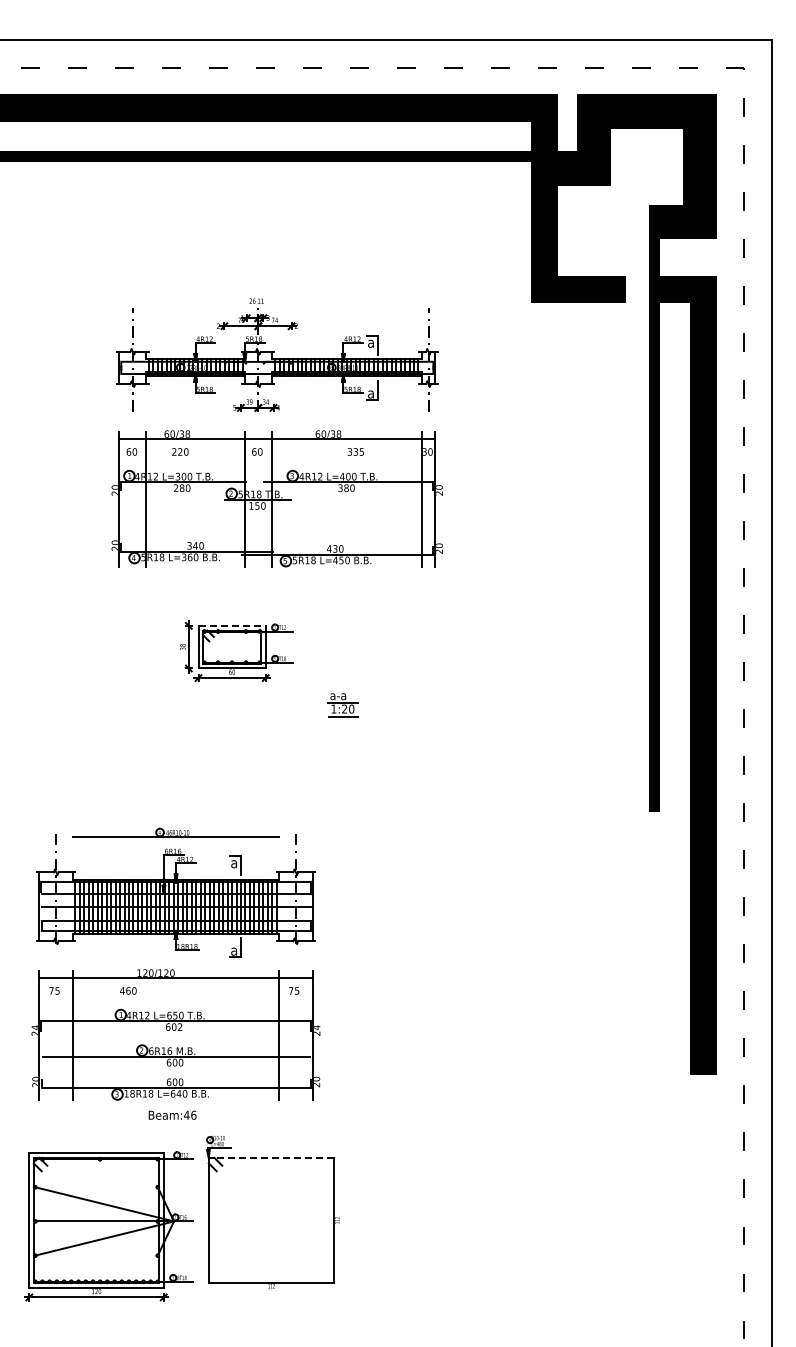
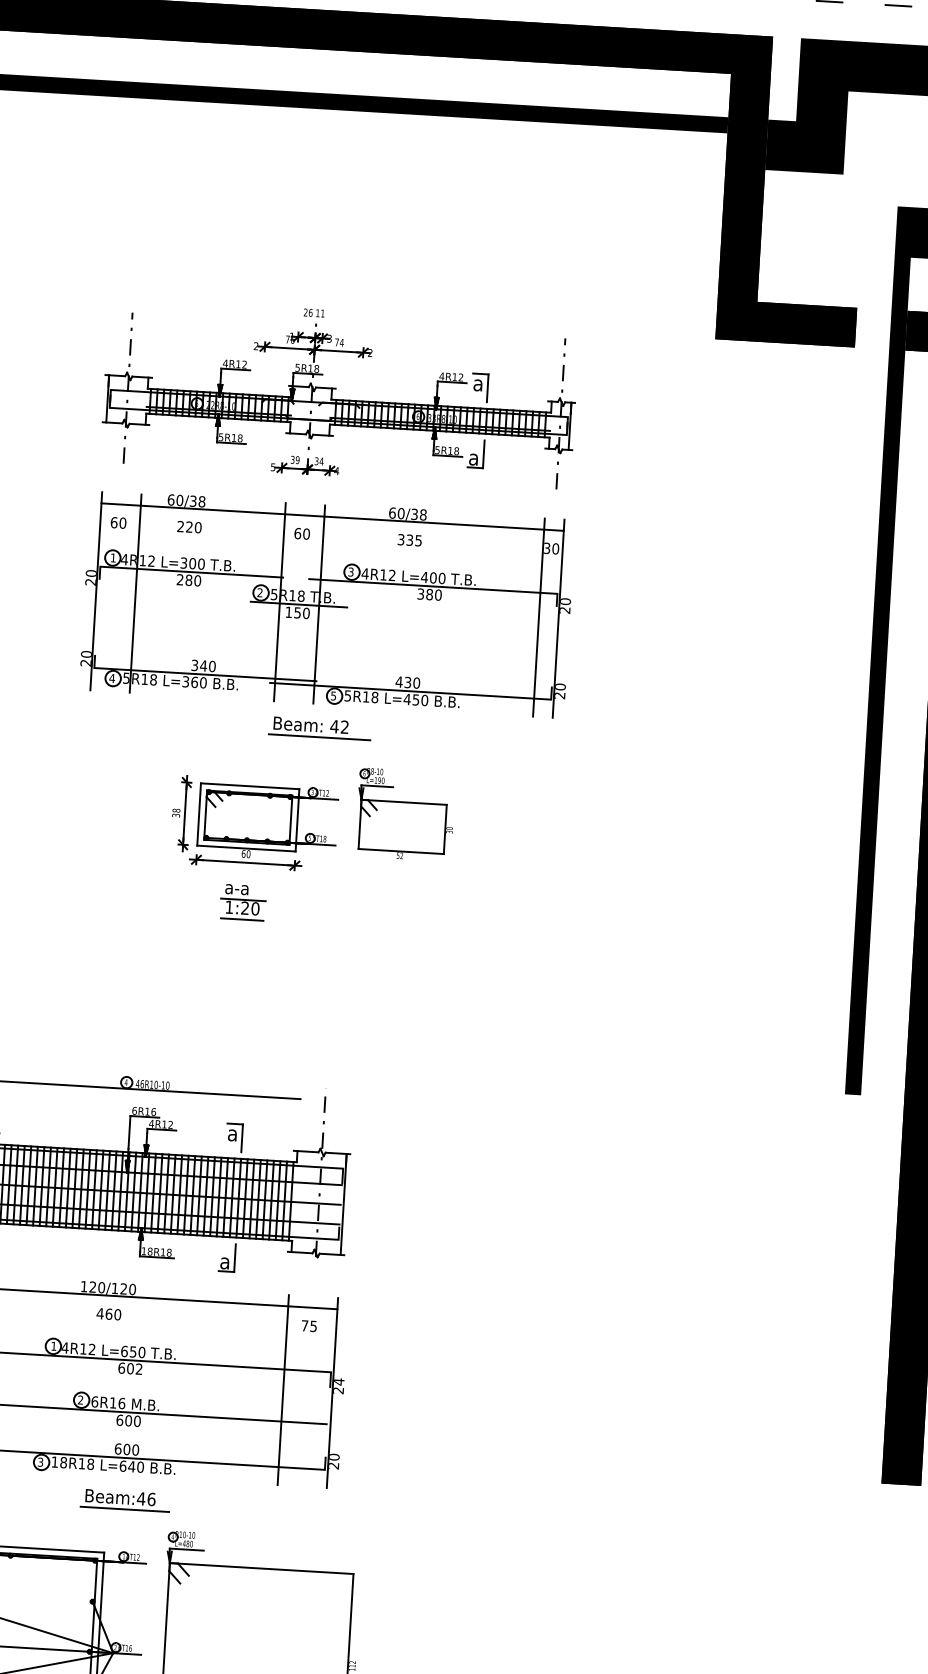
text: (355, 451) -> (409, 539), moved
part: (277, 583) -> (320, 728), added
line: (232, 625) -> (250, 785), dashed -> solid
part: (338, 638) -> (404, 814), added
part: (342, 705) -> (242, 902), moved
text: (128, 990) -> (109, 1313), moved
line: (175, 1123) -> (124, 1509), added
line: (271, 1157) -> (261, 1568), dashed -> solid

